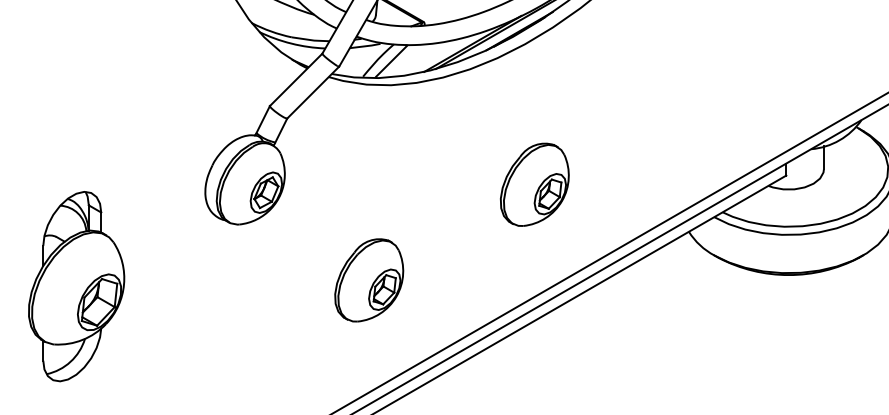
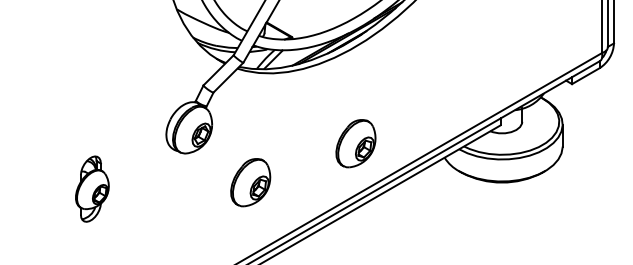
part: (534, 184) -> (355, 143), moved
part: (368, 280) -> (250, 182), moved
part: (76, 285) -> (92, 188), size x0.6

